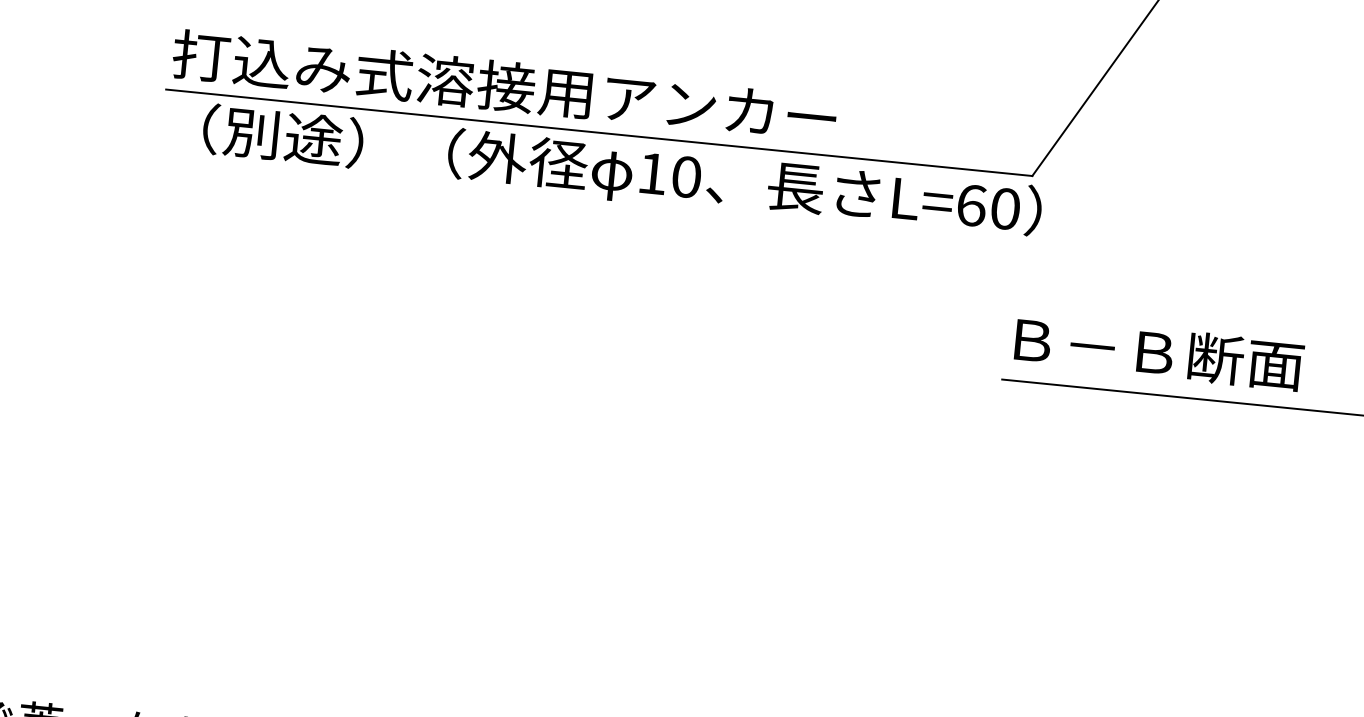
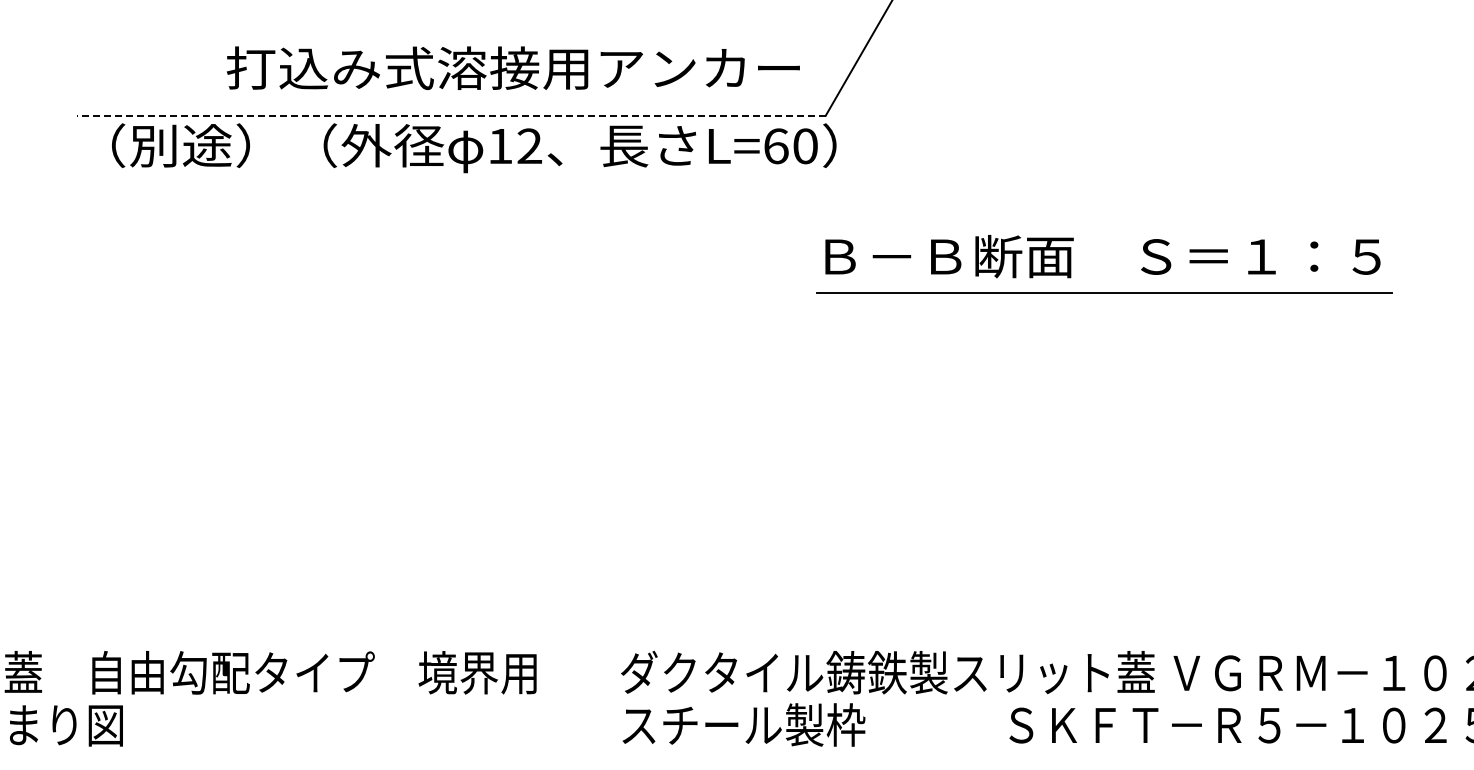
text: (503, 85) -> (512, 67), moved
line: (598, 132) -> (450, 115), solid -> dashed
text: (686, 177) -> (529, 146), 10 -> 12

